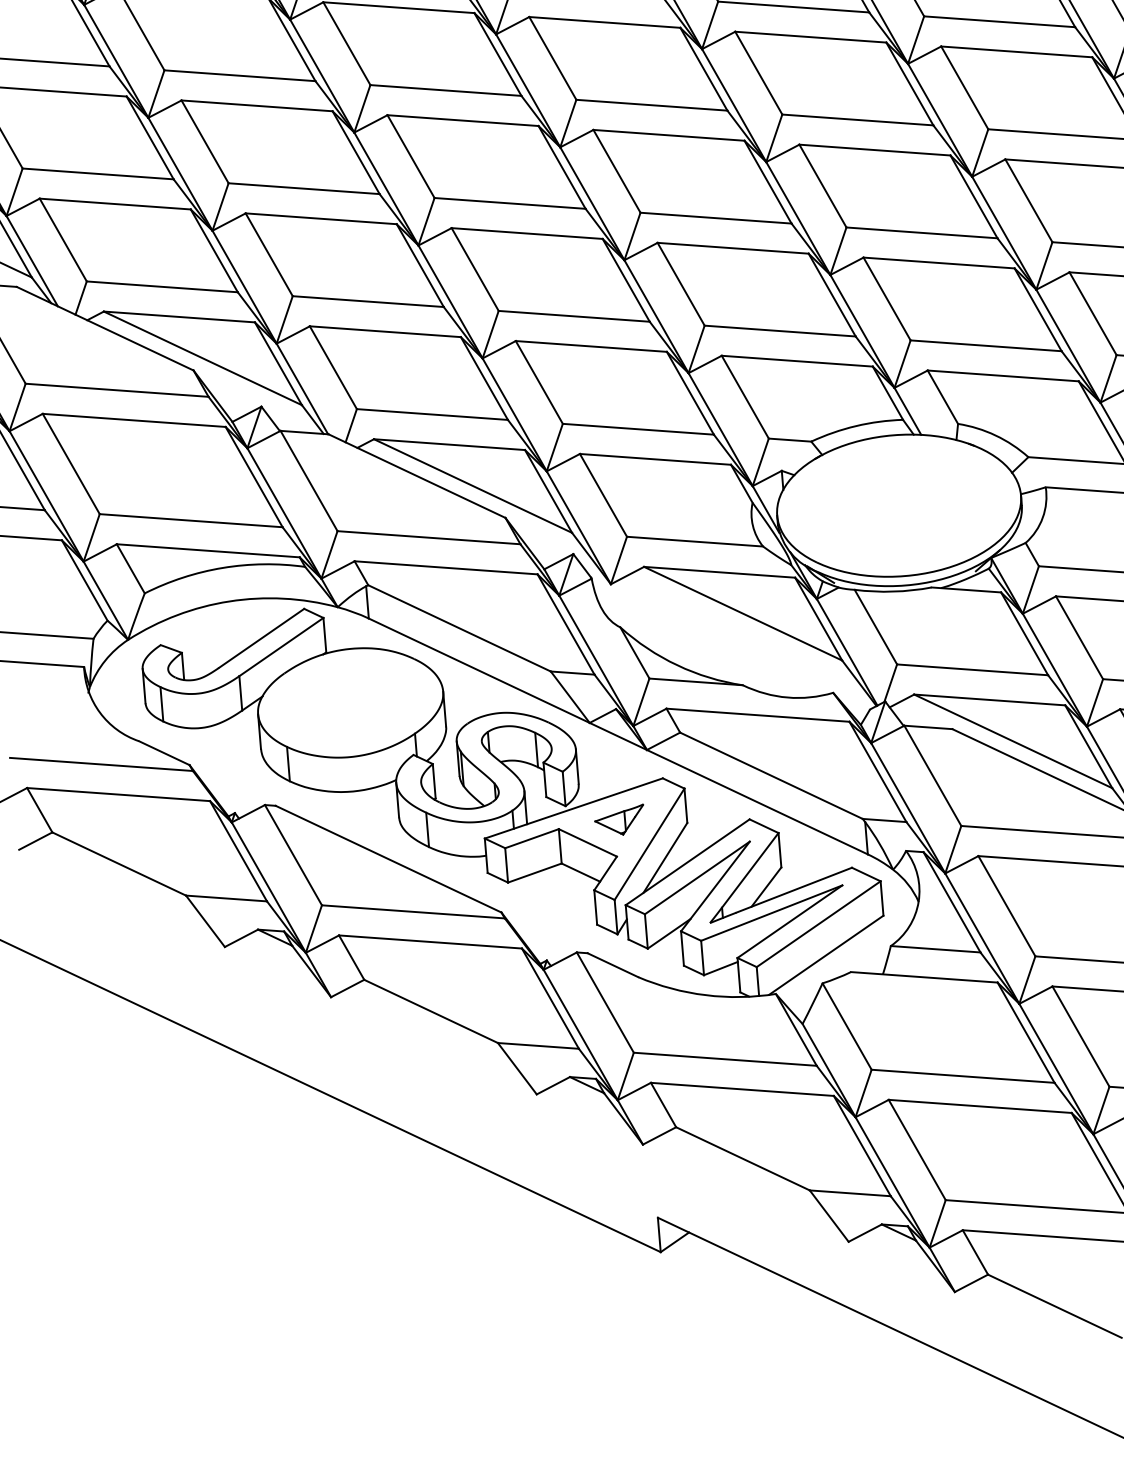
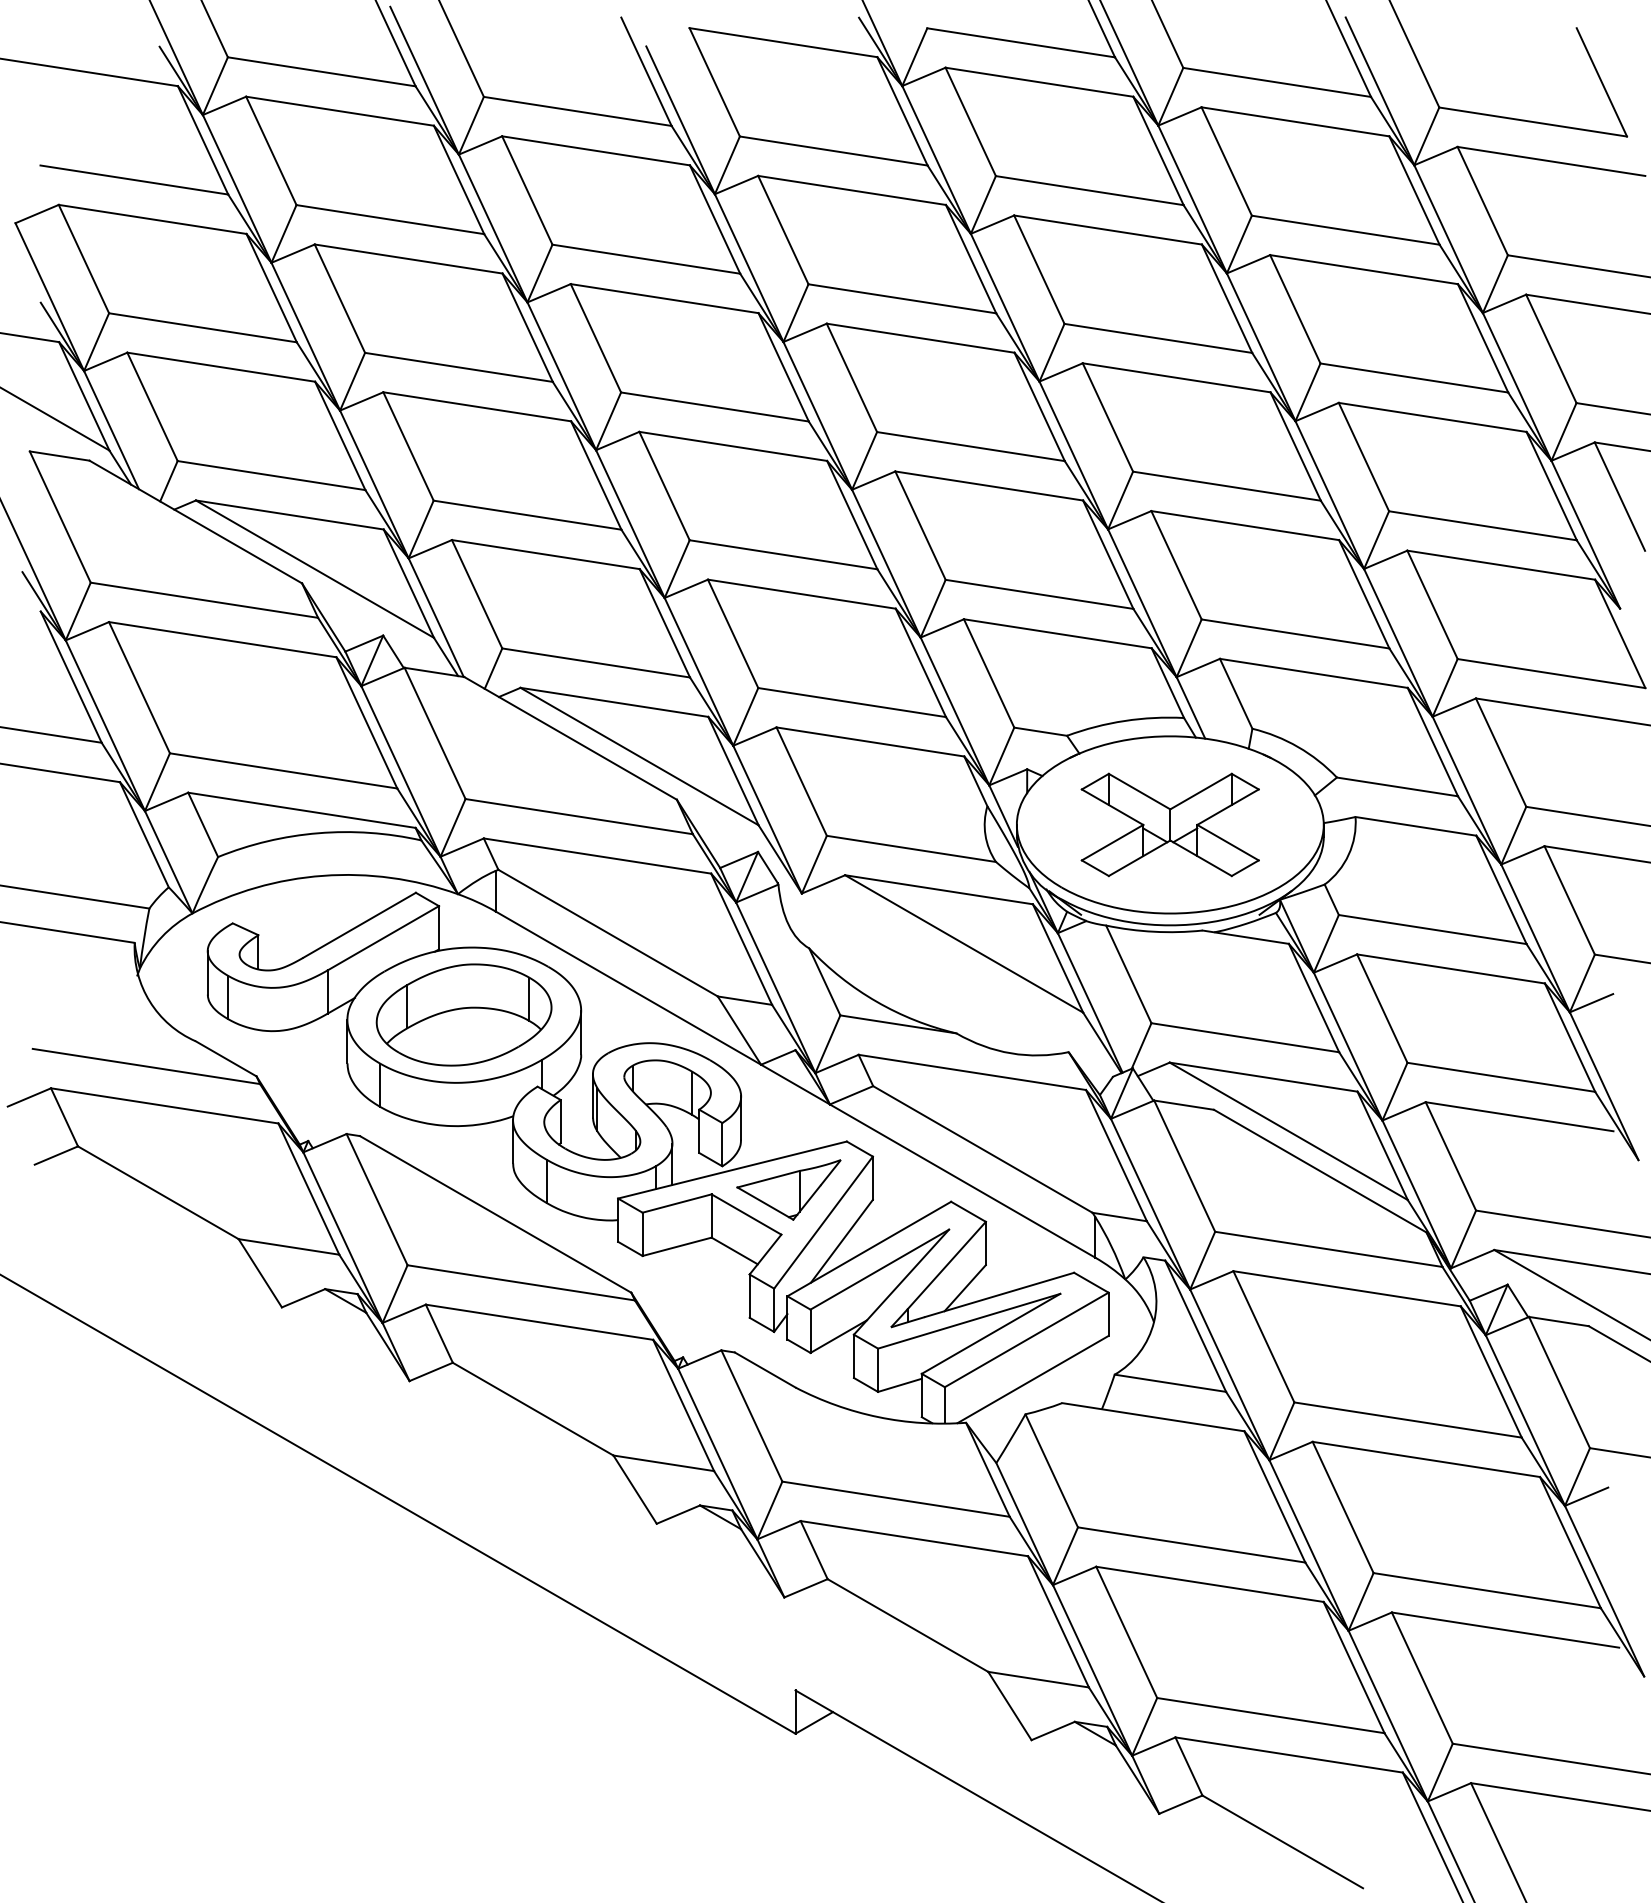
part: (898, 505) -> (1169, 824), added
part: (349, 702) -> (463, 1014), added
part: (619, 820) -> (788, 1189), size x1.67

